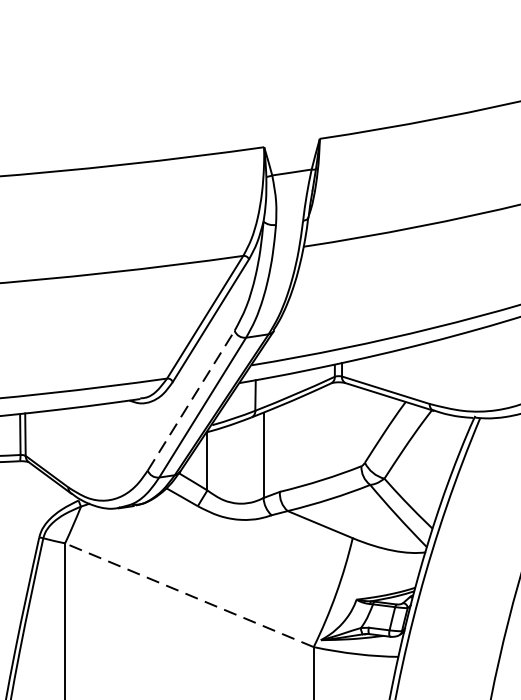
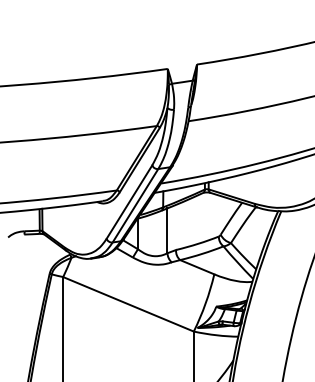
line: (191, 399) -> (129, 201), dashed -> solid
line: (189, 595) -> (128, 304), dashed -> solid

